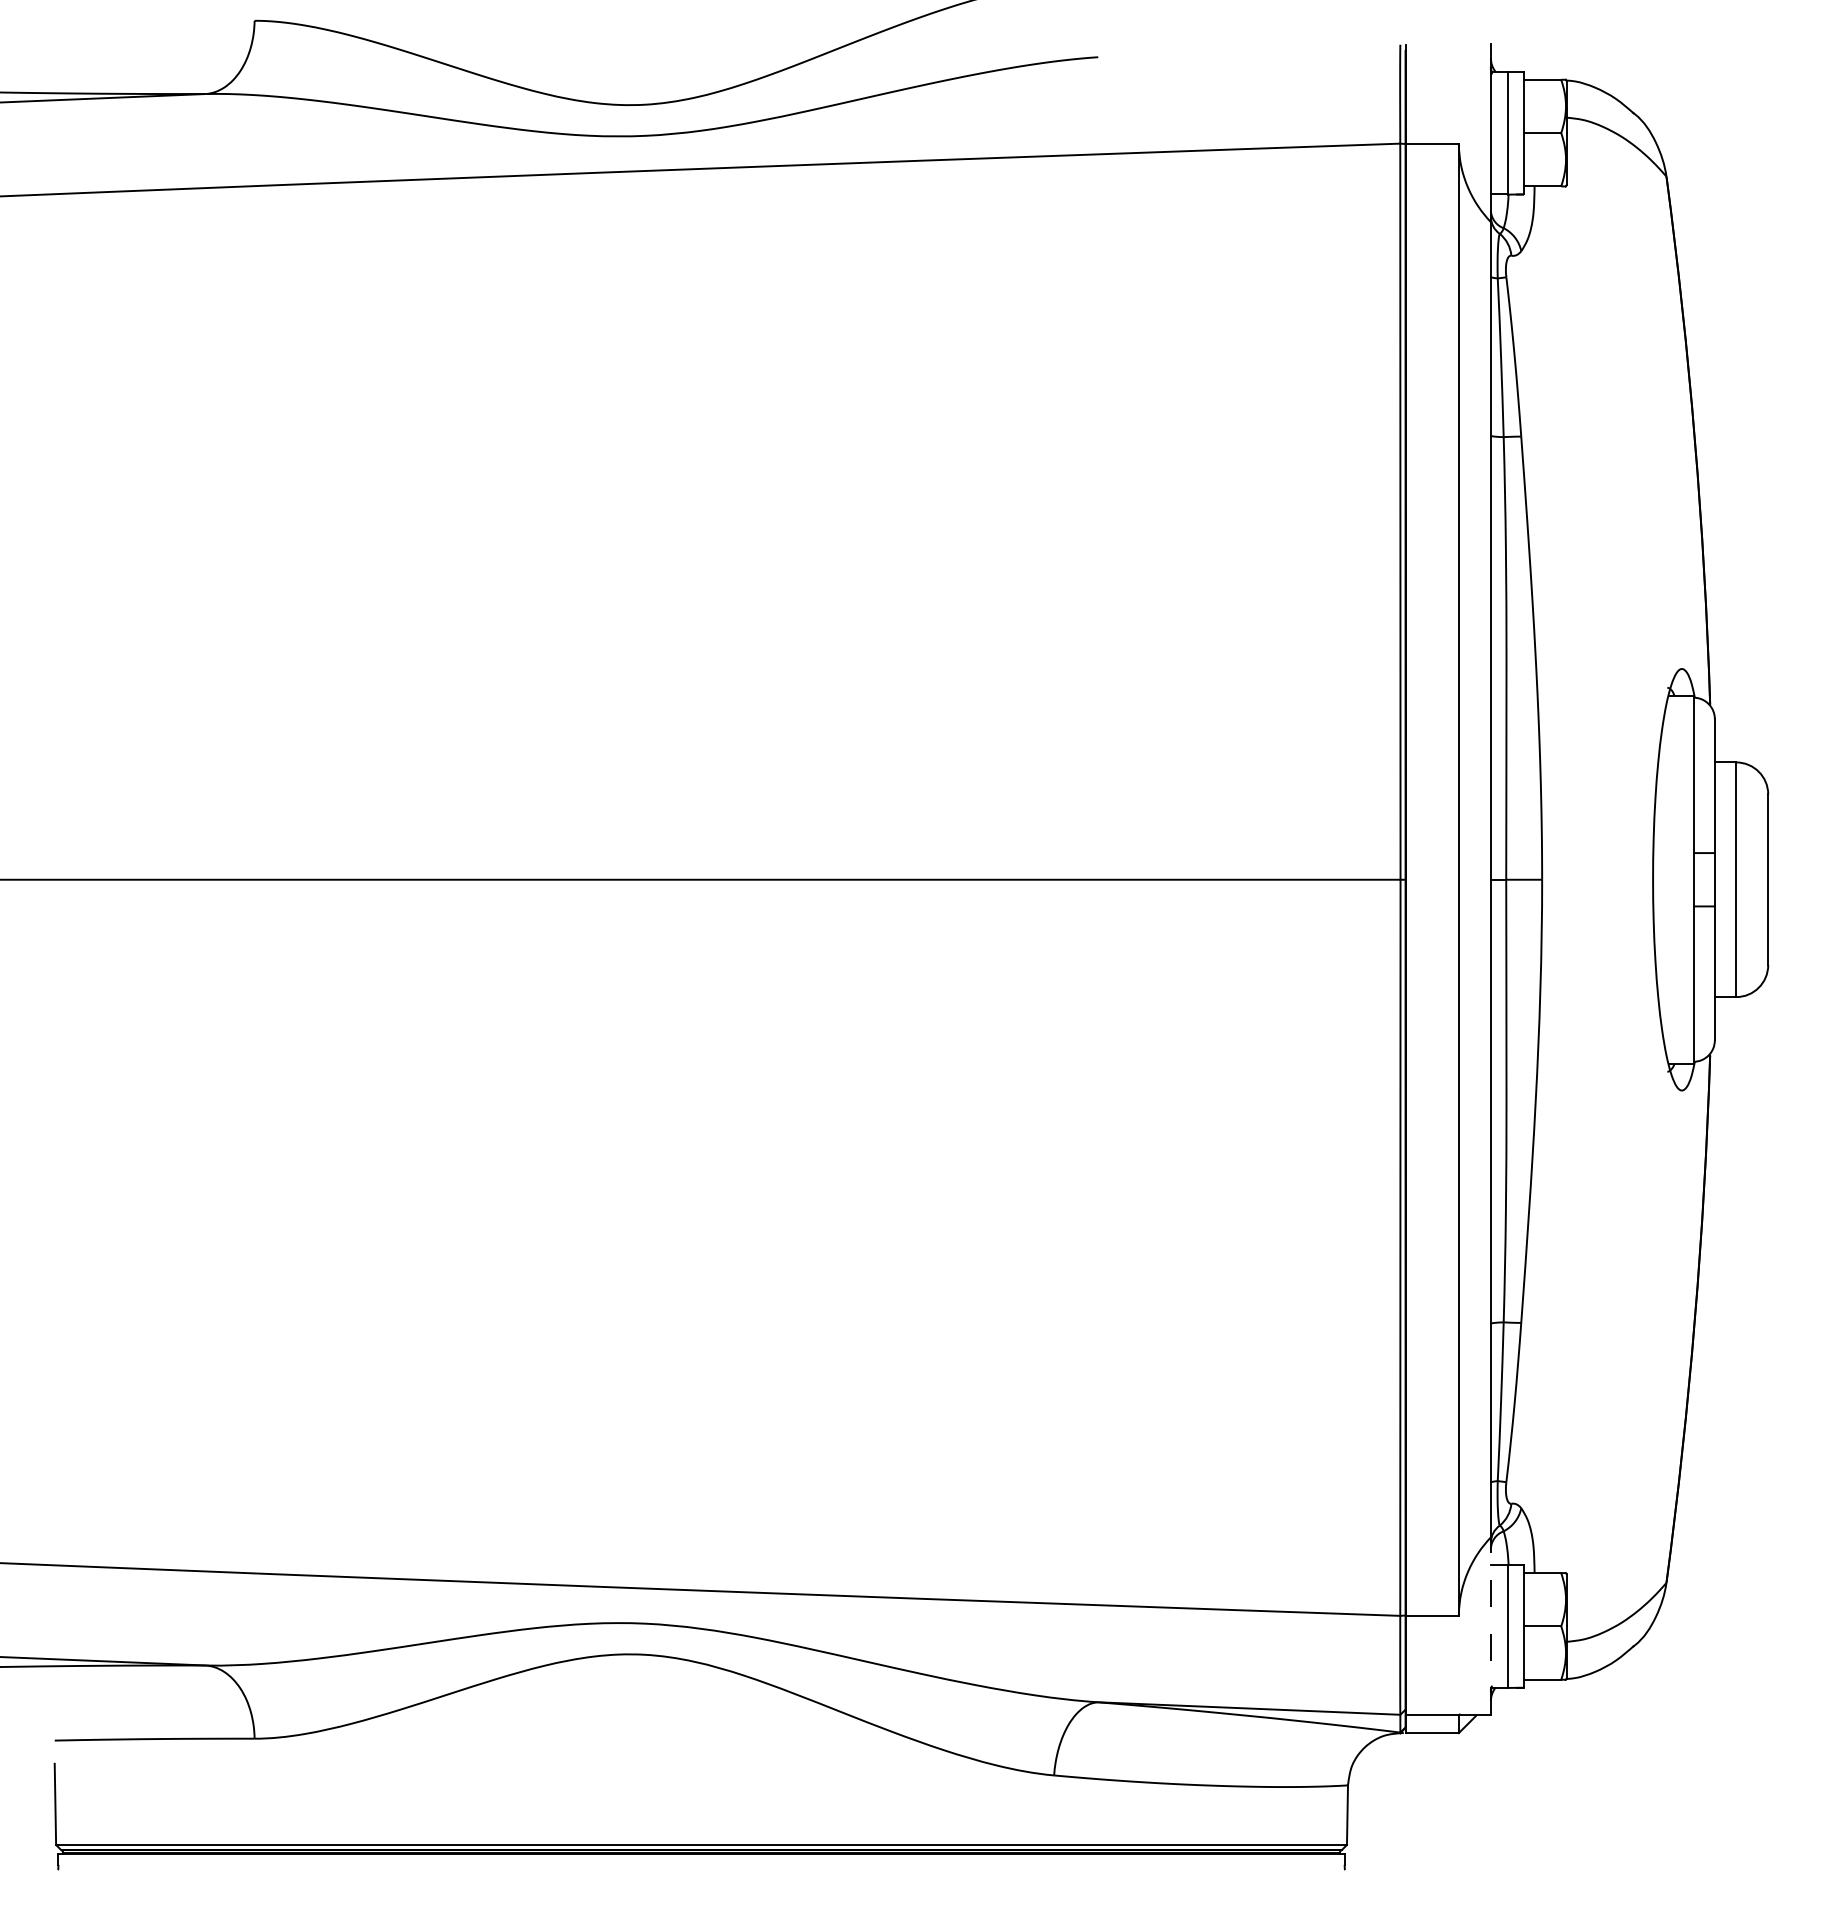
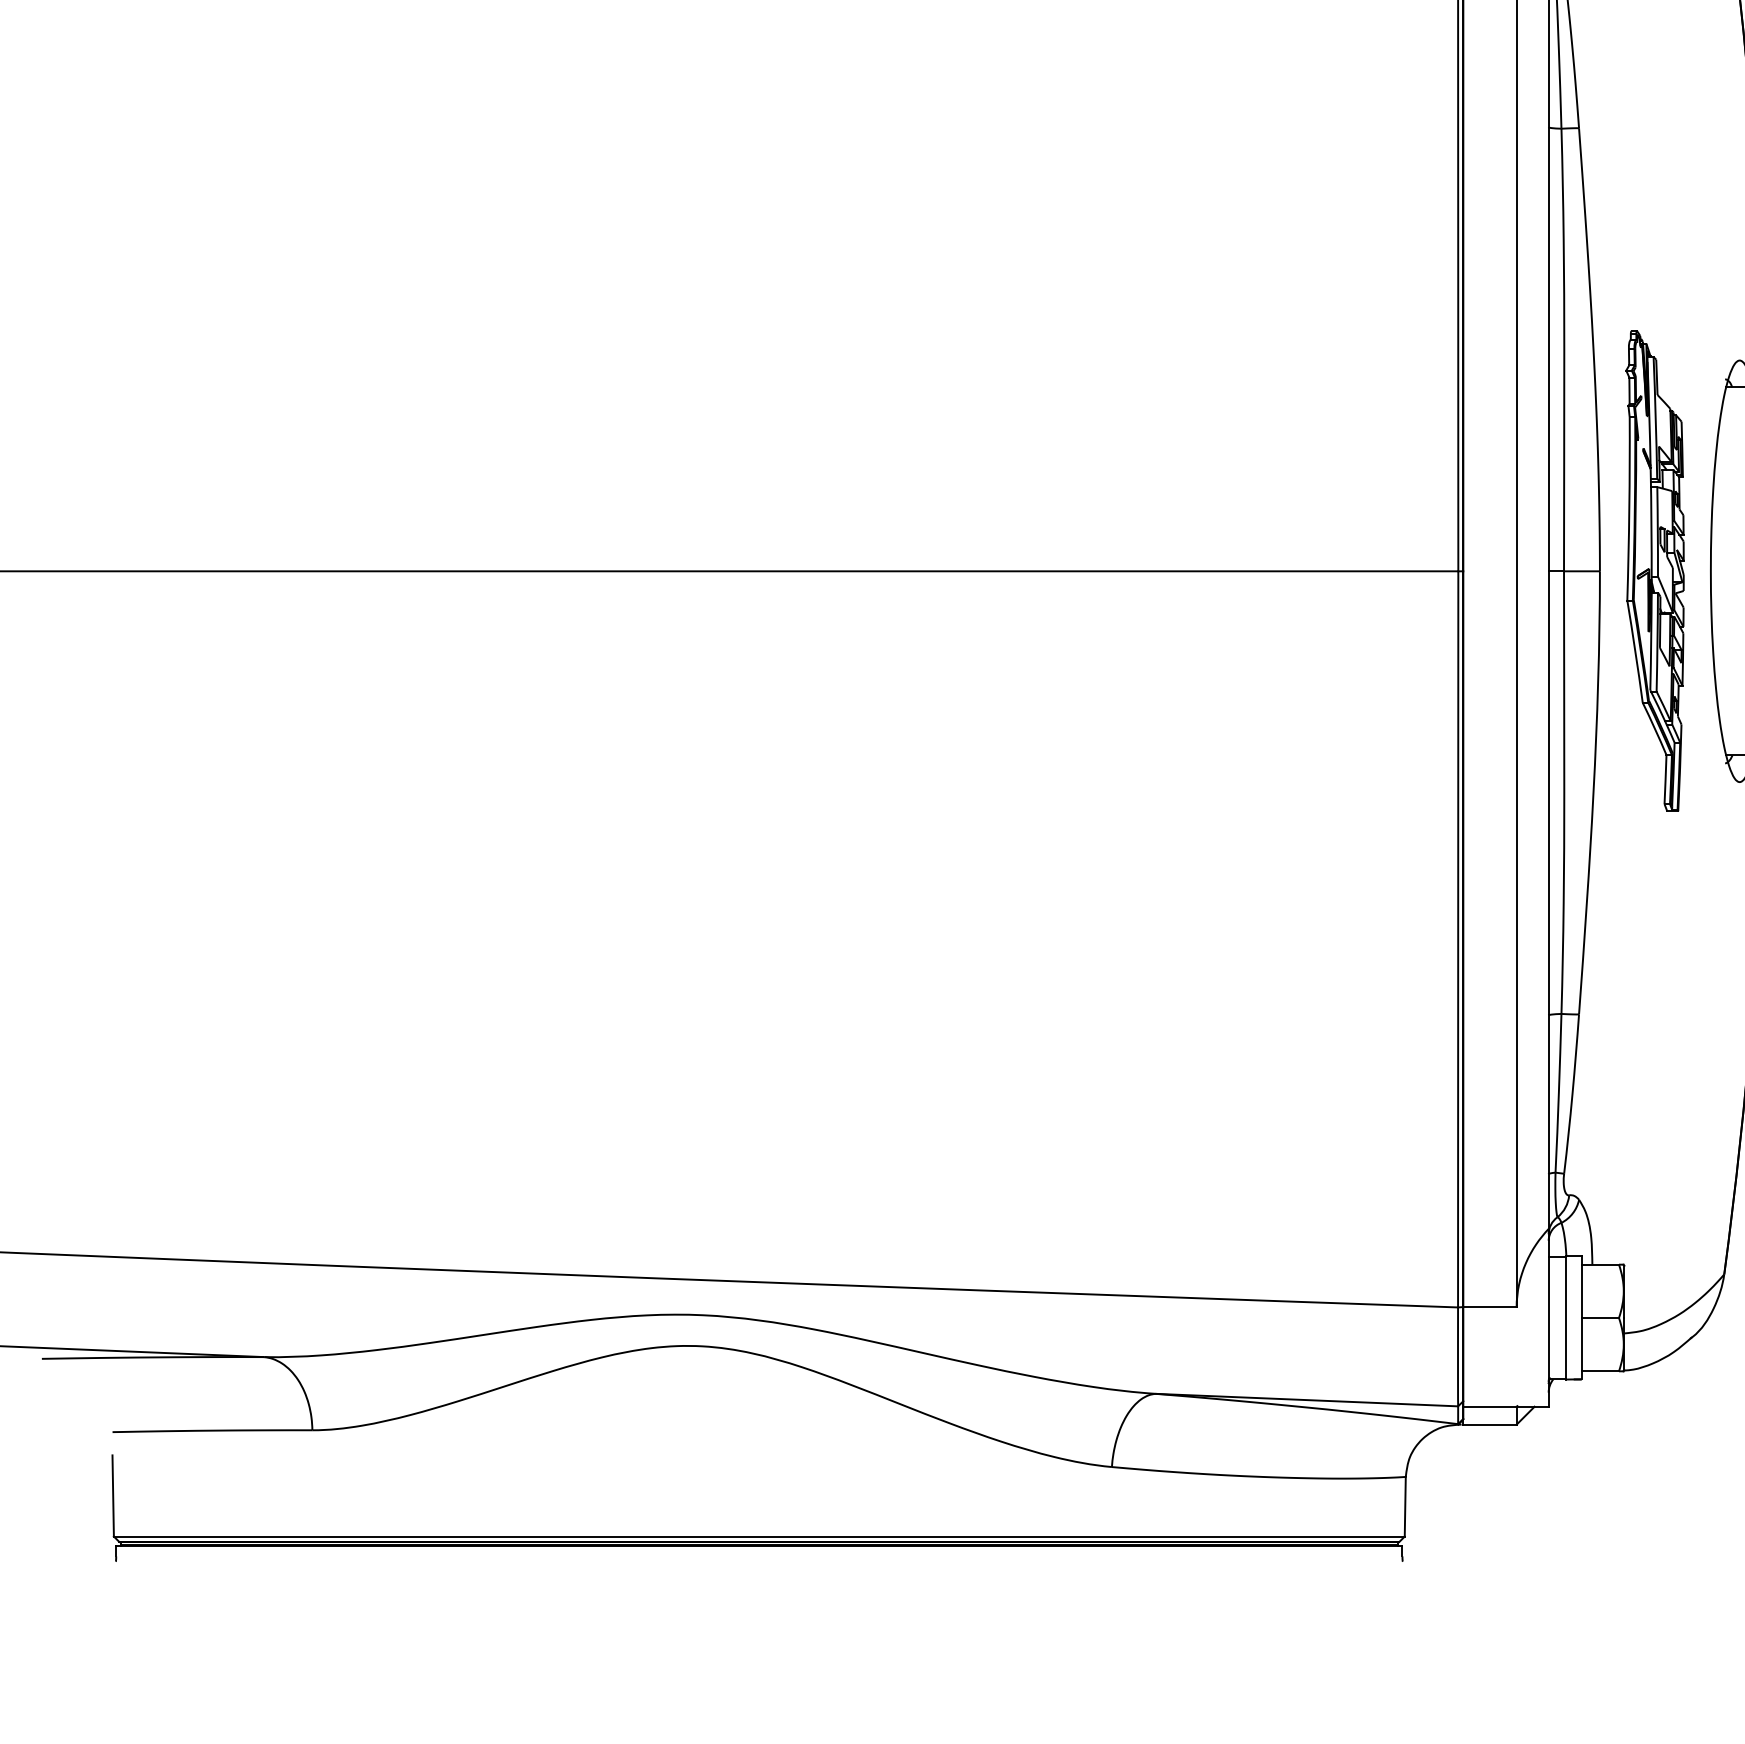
part: (1596, 879) -> (1654, 571), added
line: (1490, 1626) -> (1548, 1318), dashed -> solid

